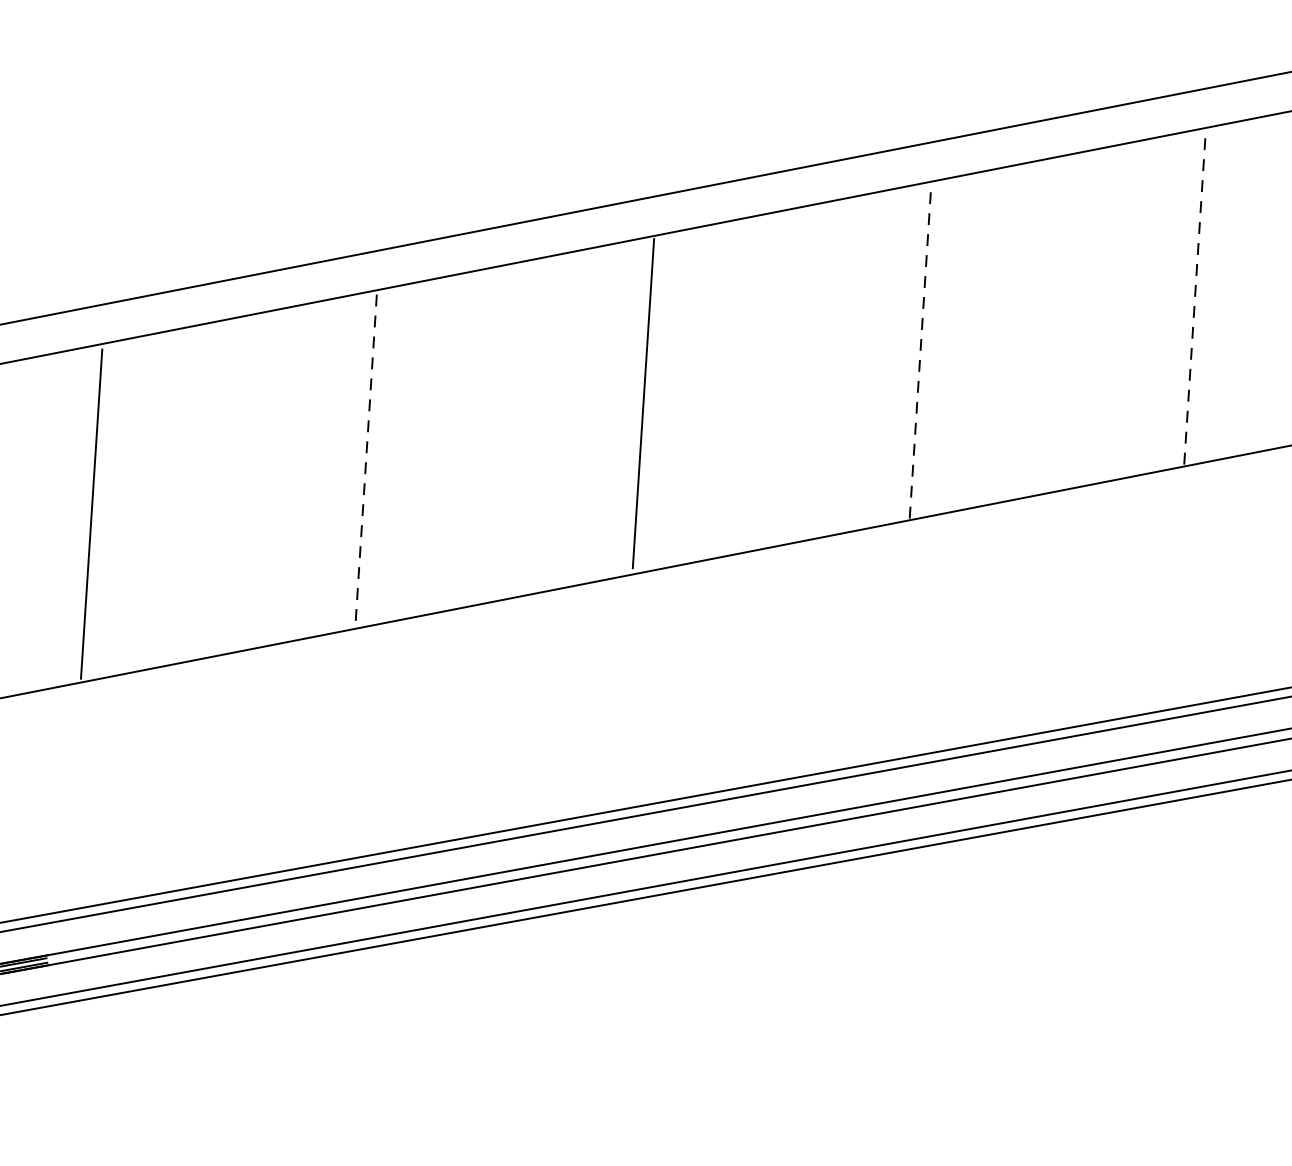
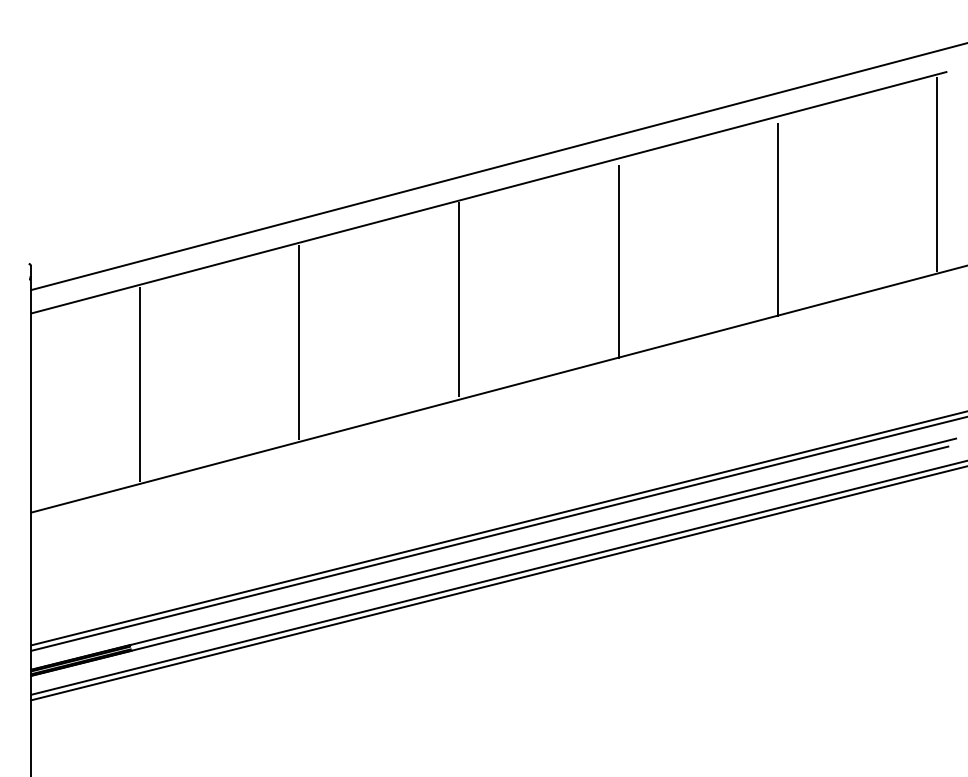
line: (1195, 304) -> (778, 220), dashed -> solid
line: (920, 358) -> (619, 262), dashed -> solid
line: (365, 461) -> (298, 343), dashed -> solid

